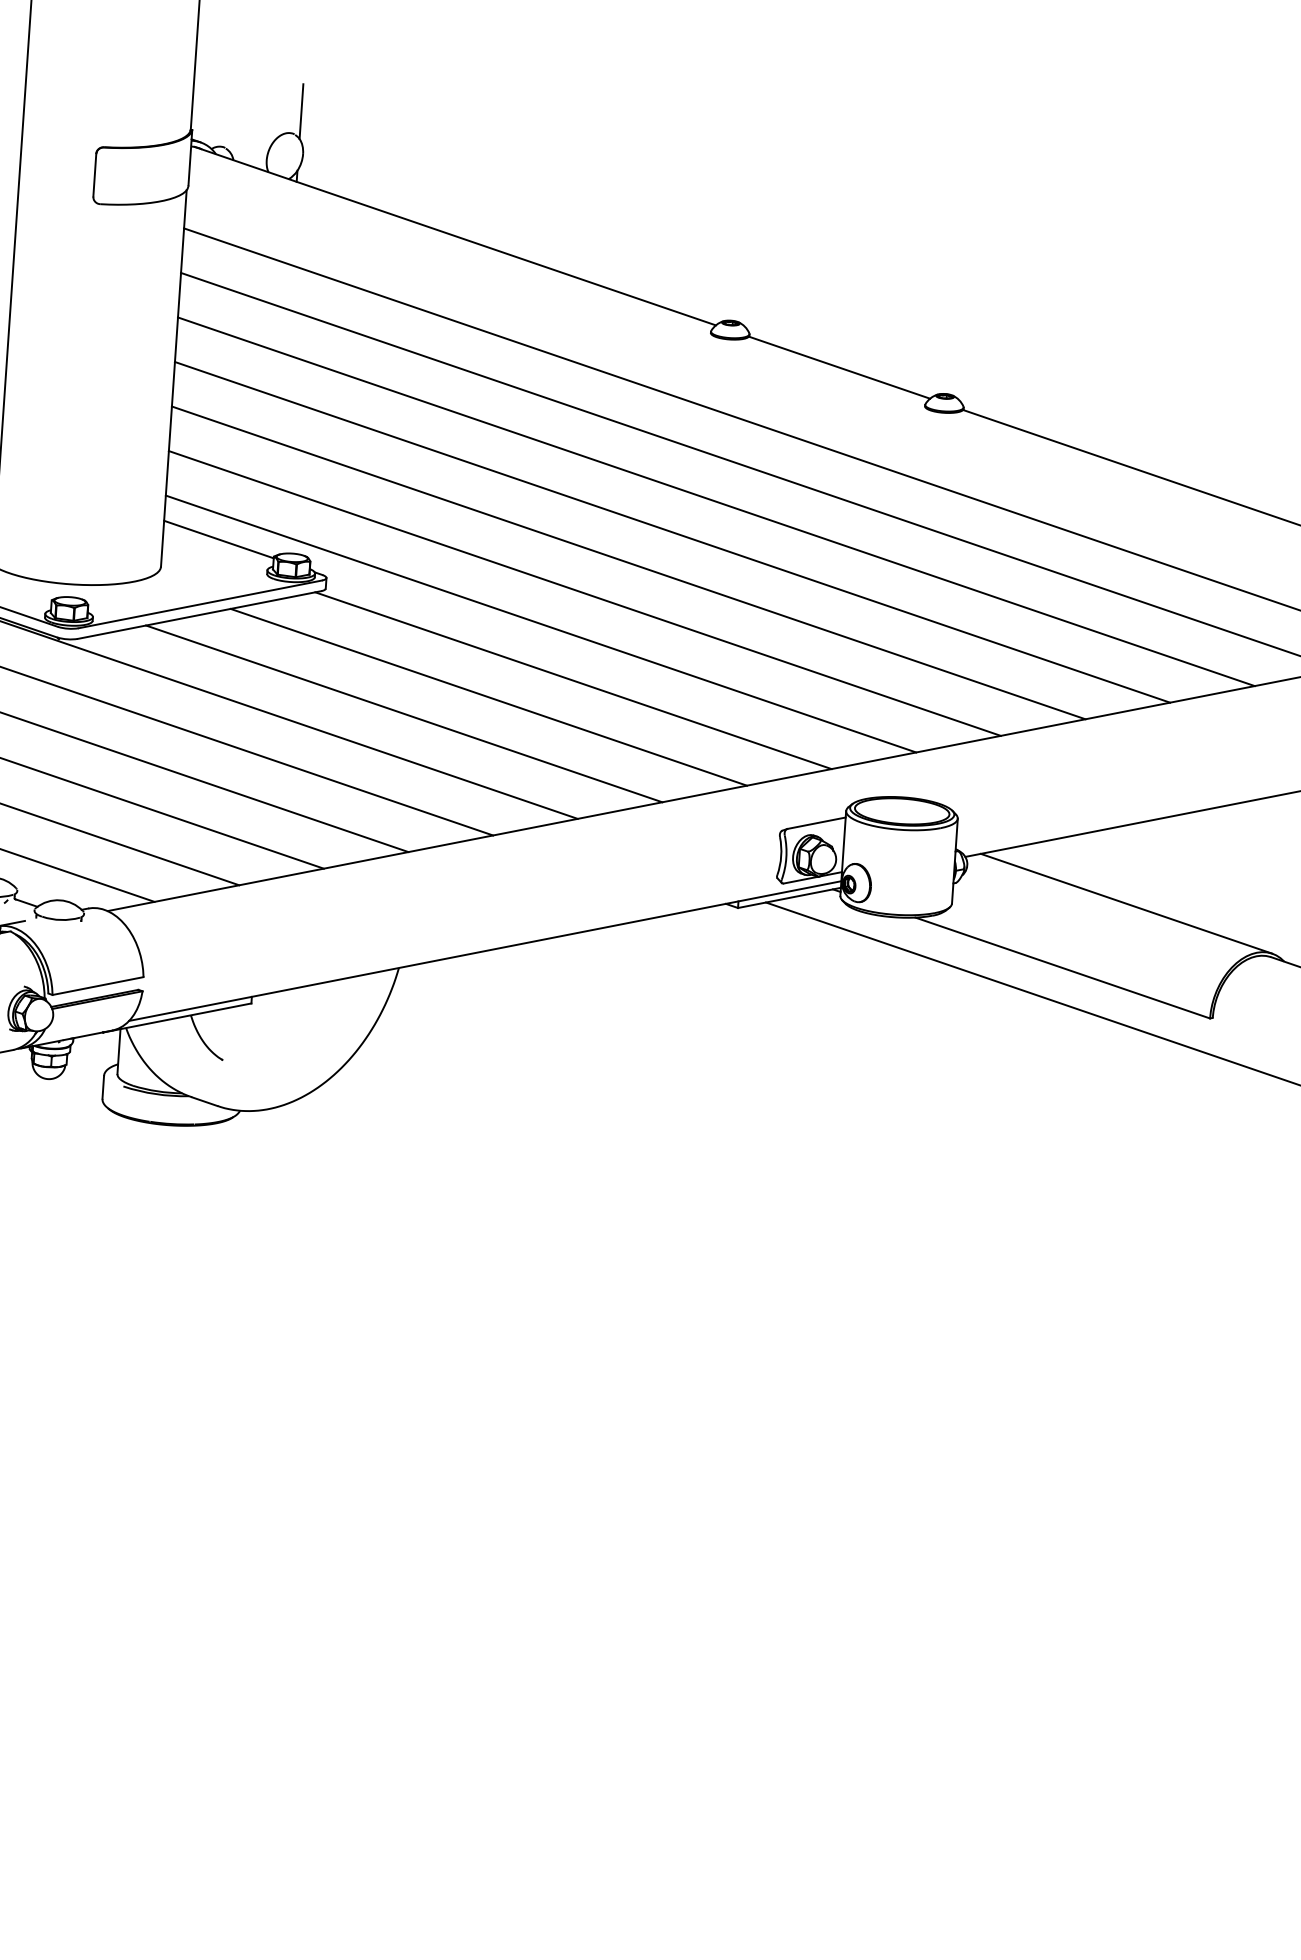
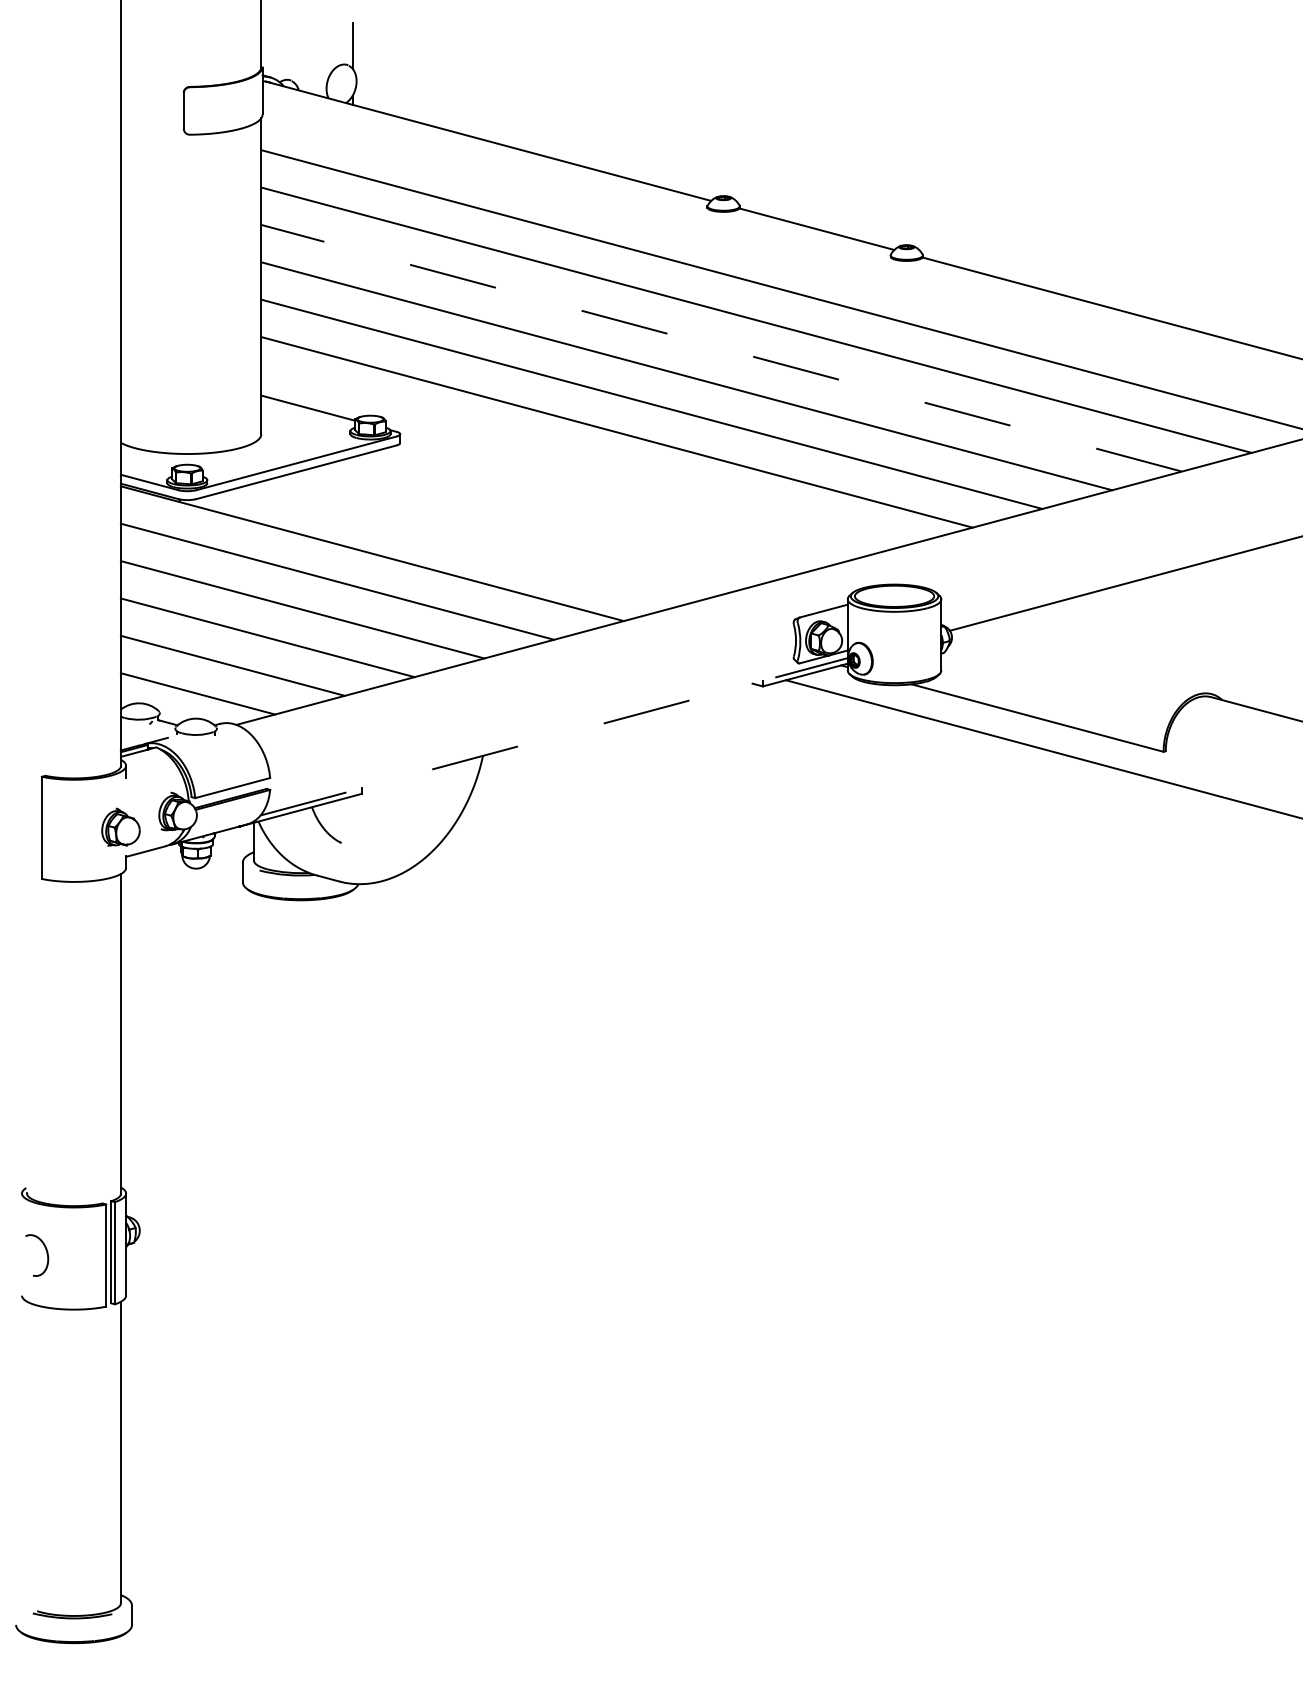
line: (716, 502) -> (721, 348), solid -> dashed
line: (540, 624) -> (581, 460), removed
line: (573, 680) -> (612, 505), removed
line: (488, 697) -> (542, 524), removed
line: (403, 714) -> (472, 543), removed
line: (1125, 903) -> (1086, 660), removed
line: (485, 950) -> (554, 736), solid -> dashed

